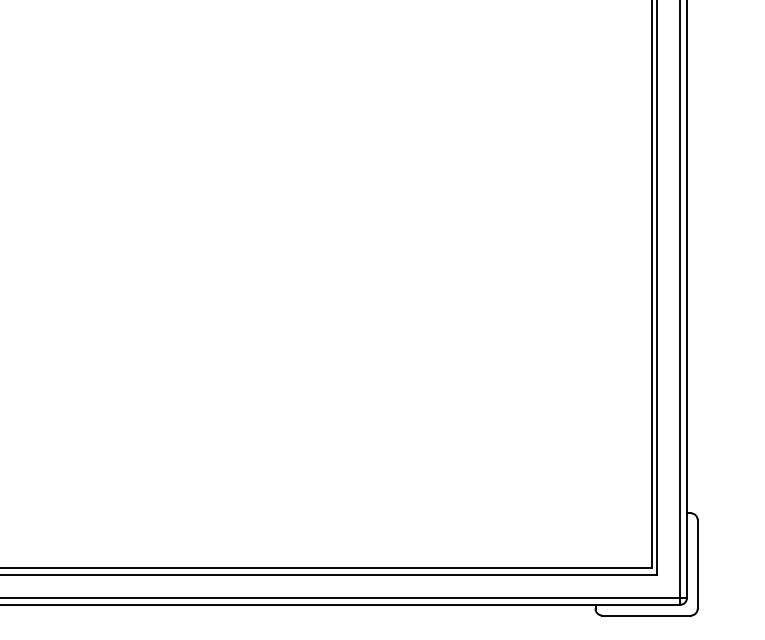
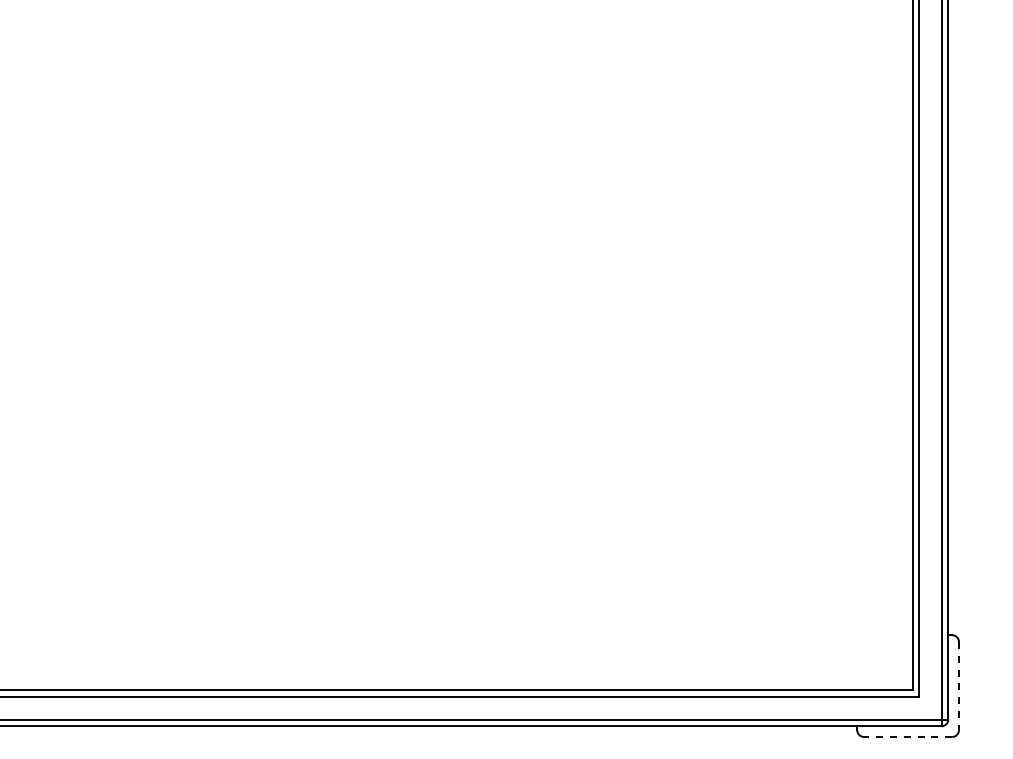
line: (697, 564) -> (958, 686), solid -> dashed
line: (646, 615) -> (907, 736), solid -> dashed

